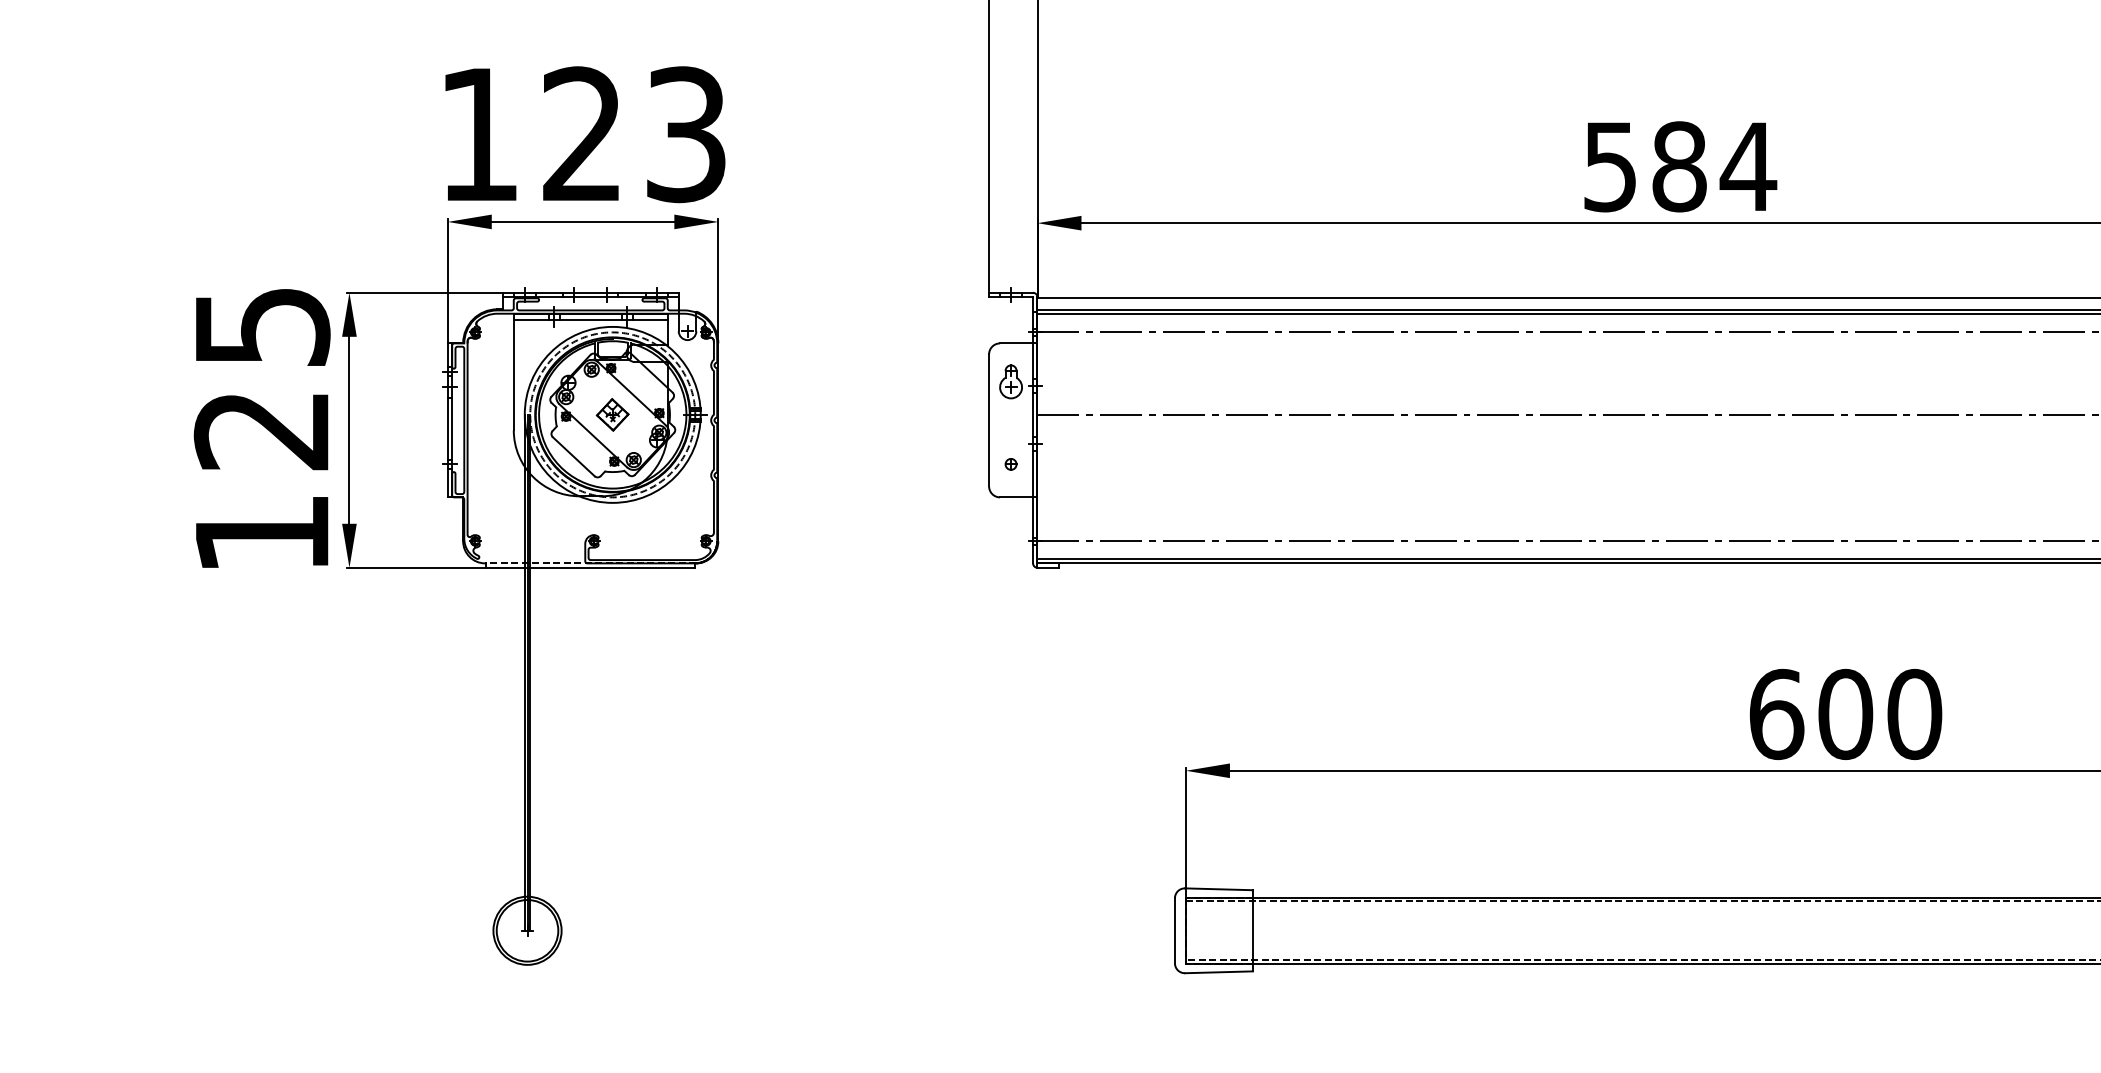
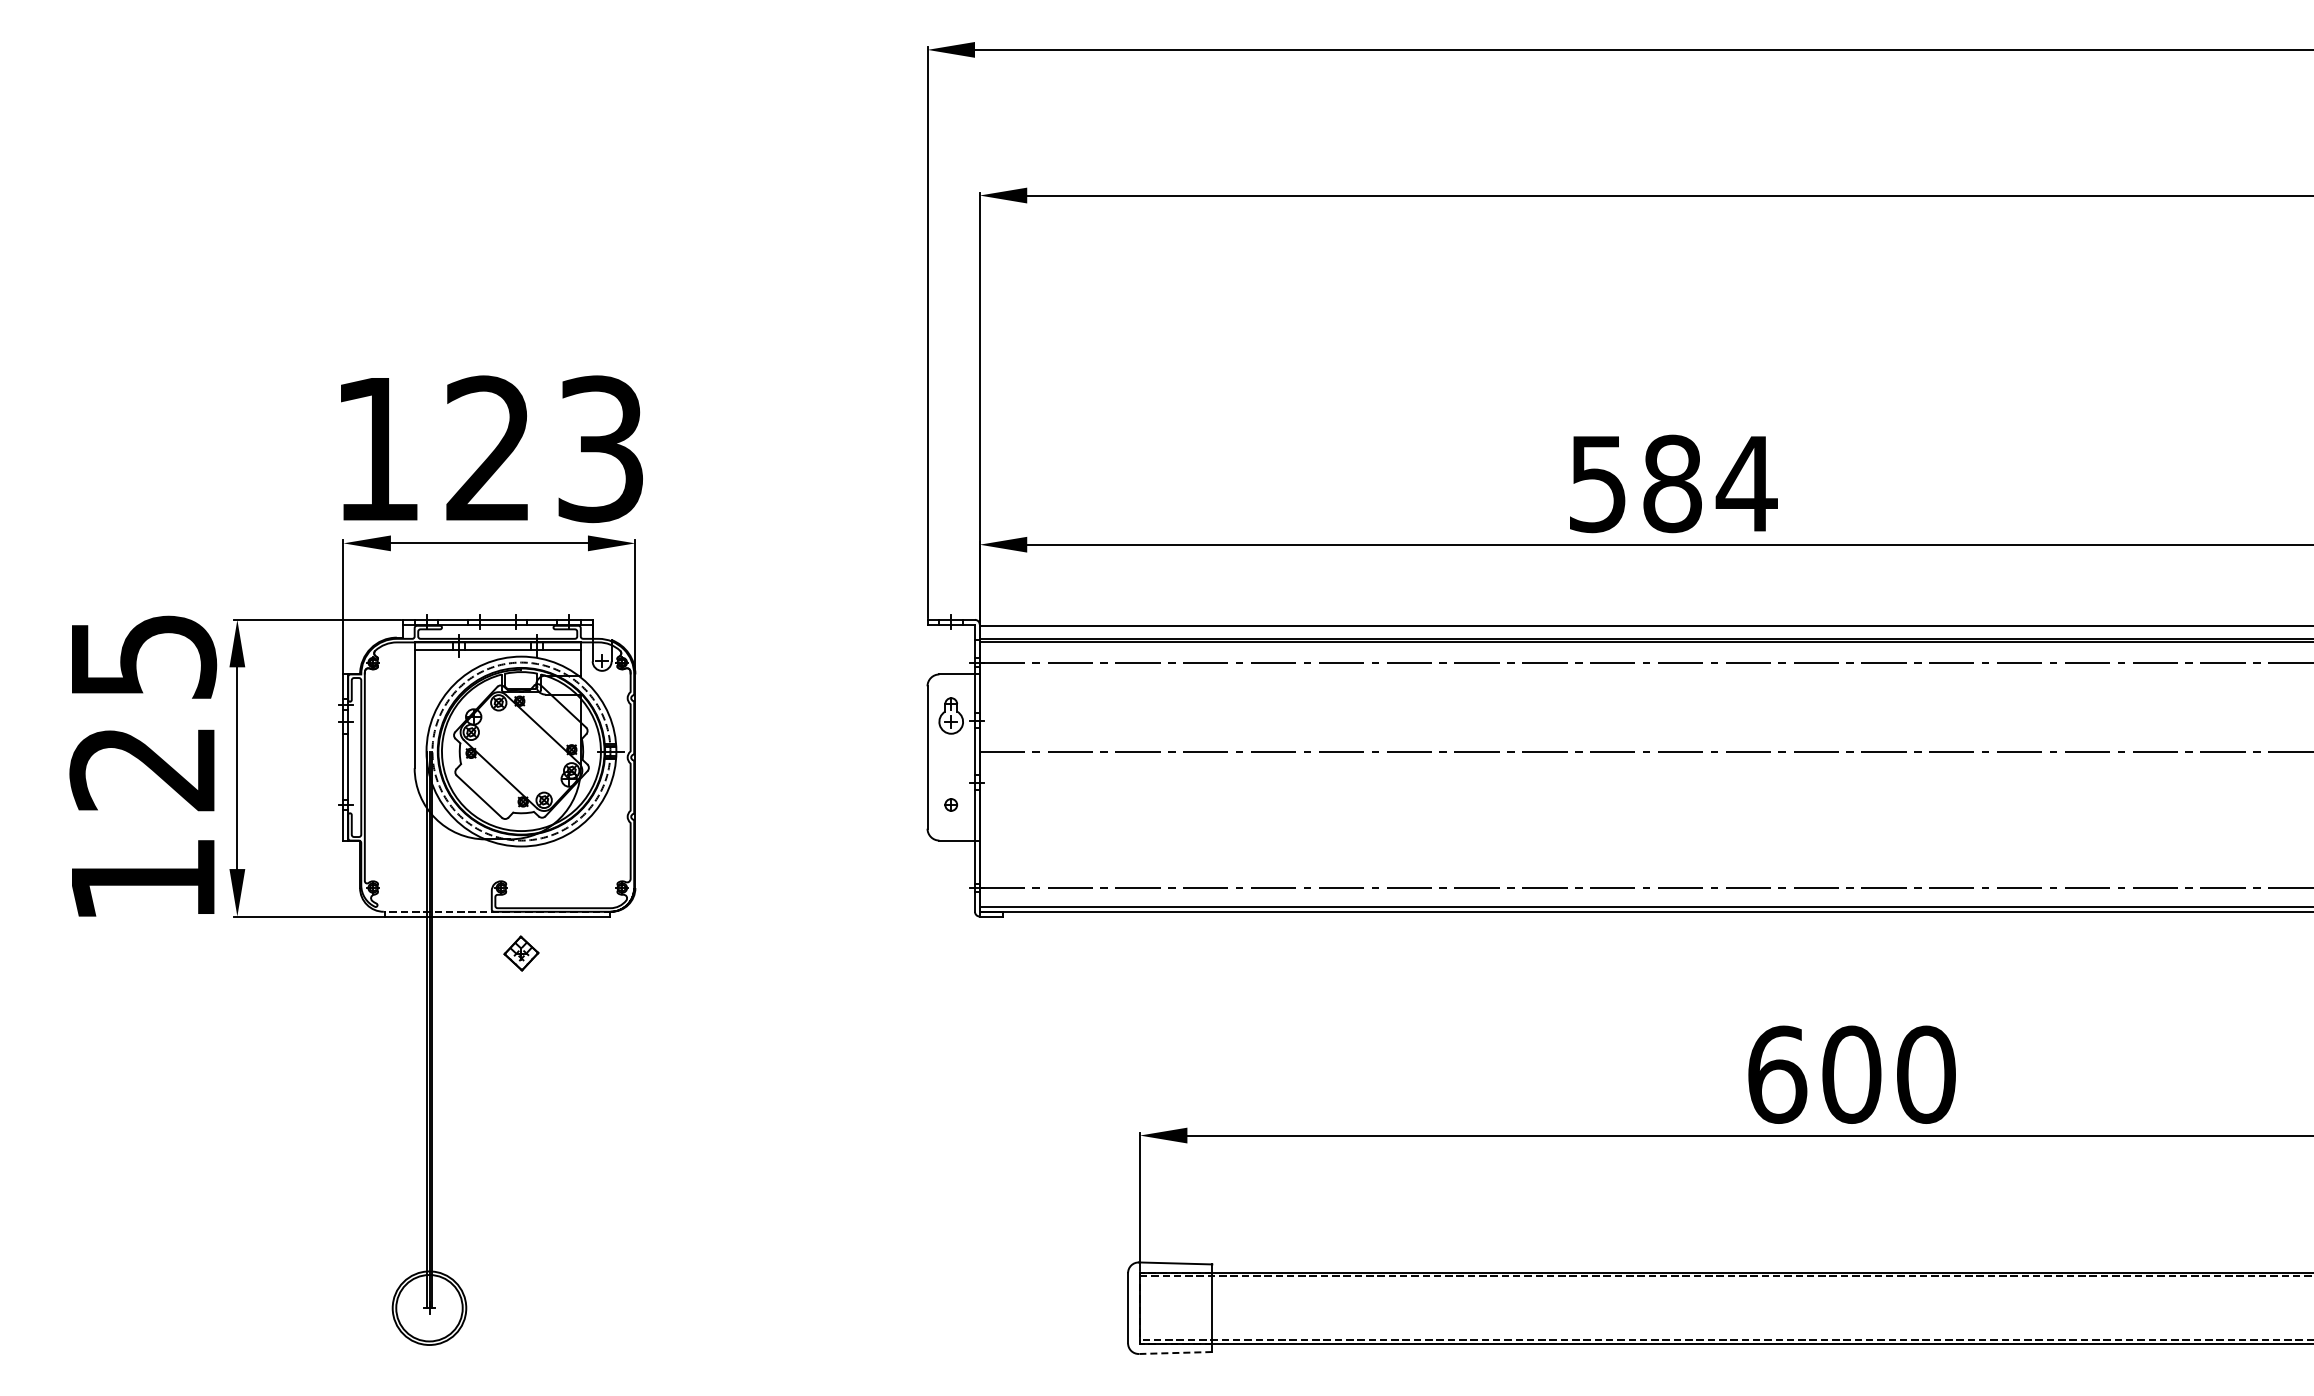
part: (612, 414) -> (521, 953), moved
line: (1218, 972) -> (1175, 1353), solid -> dashed

